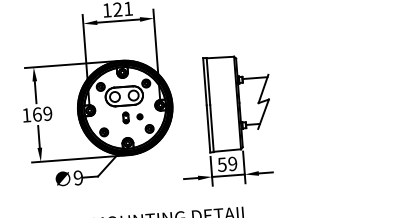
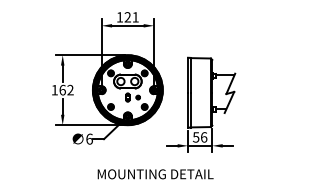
text: (47, 114) -> (70, 90), 169 -> 162
text: (232, 164) -> (203, 137), 59 -> 56
text: (78, 177) -> (89, 138), 9 -> 6

